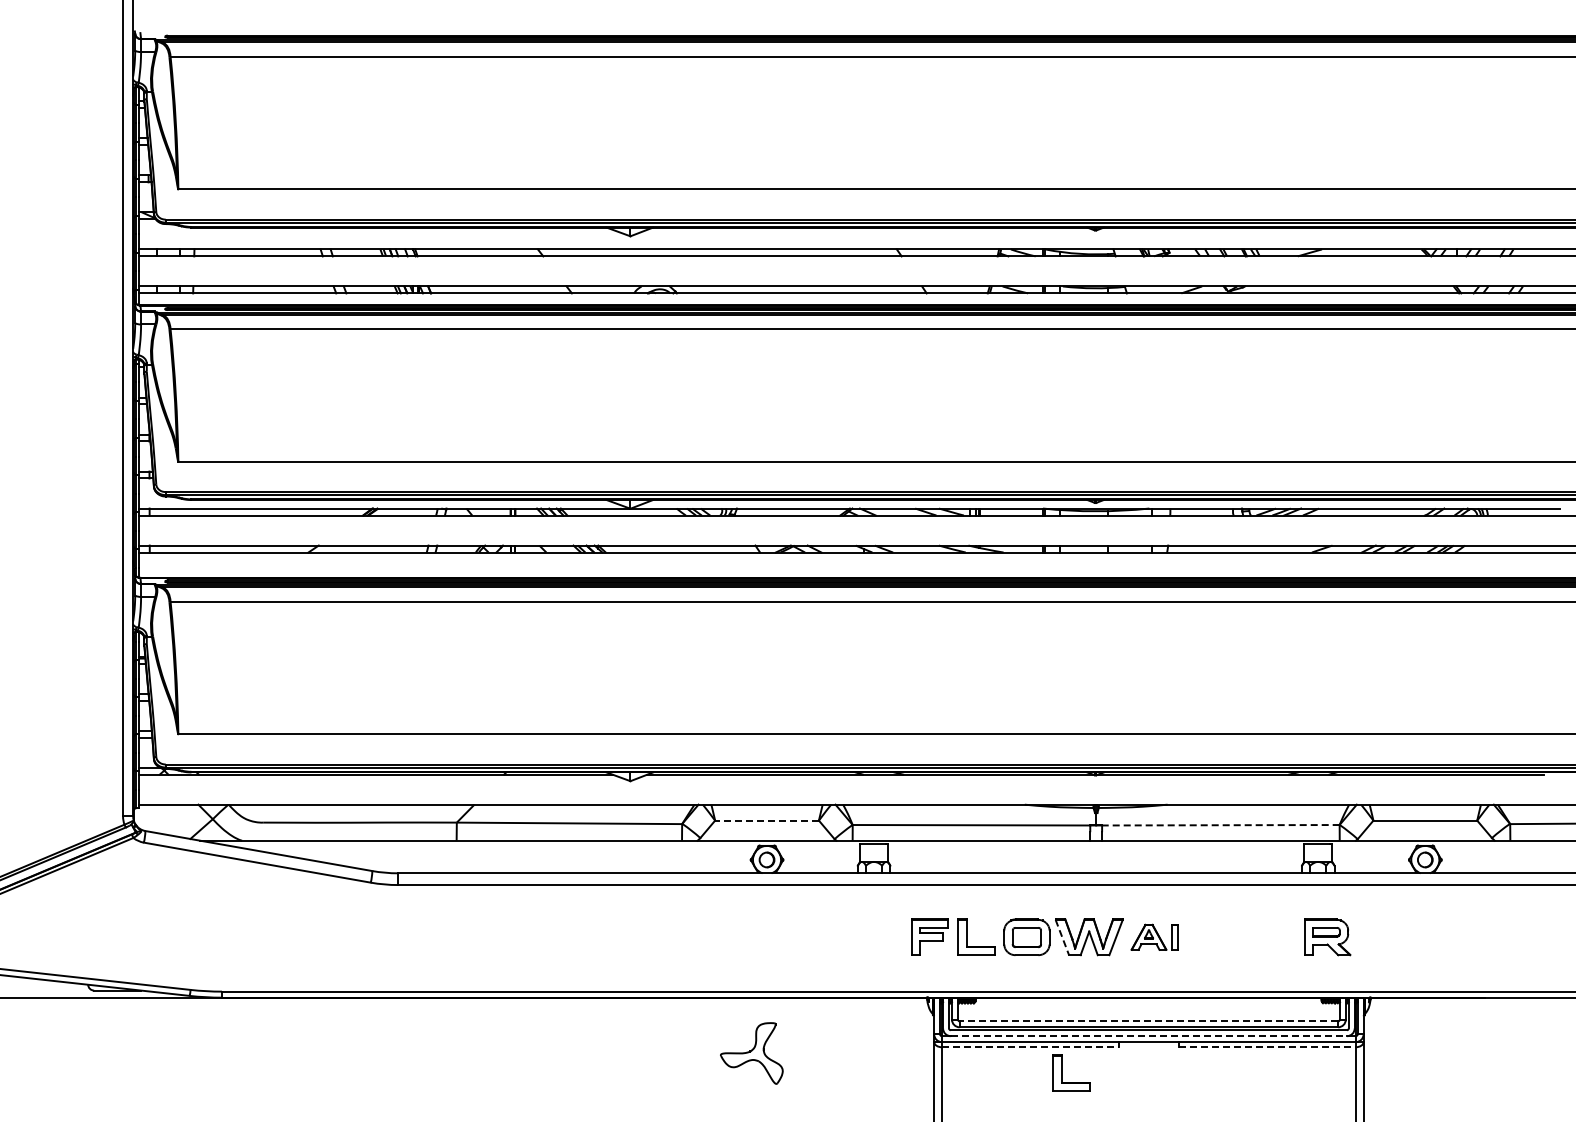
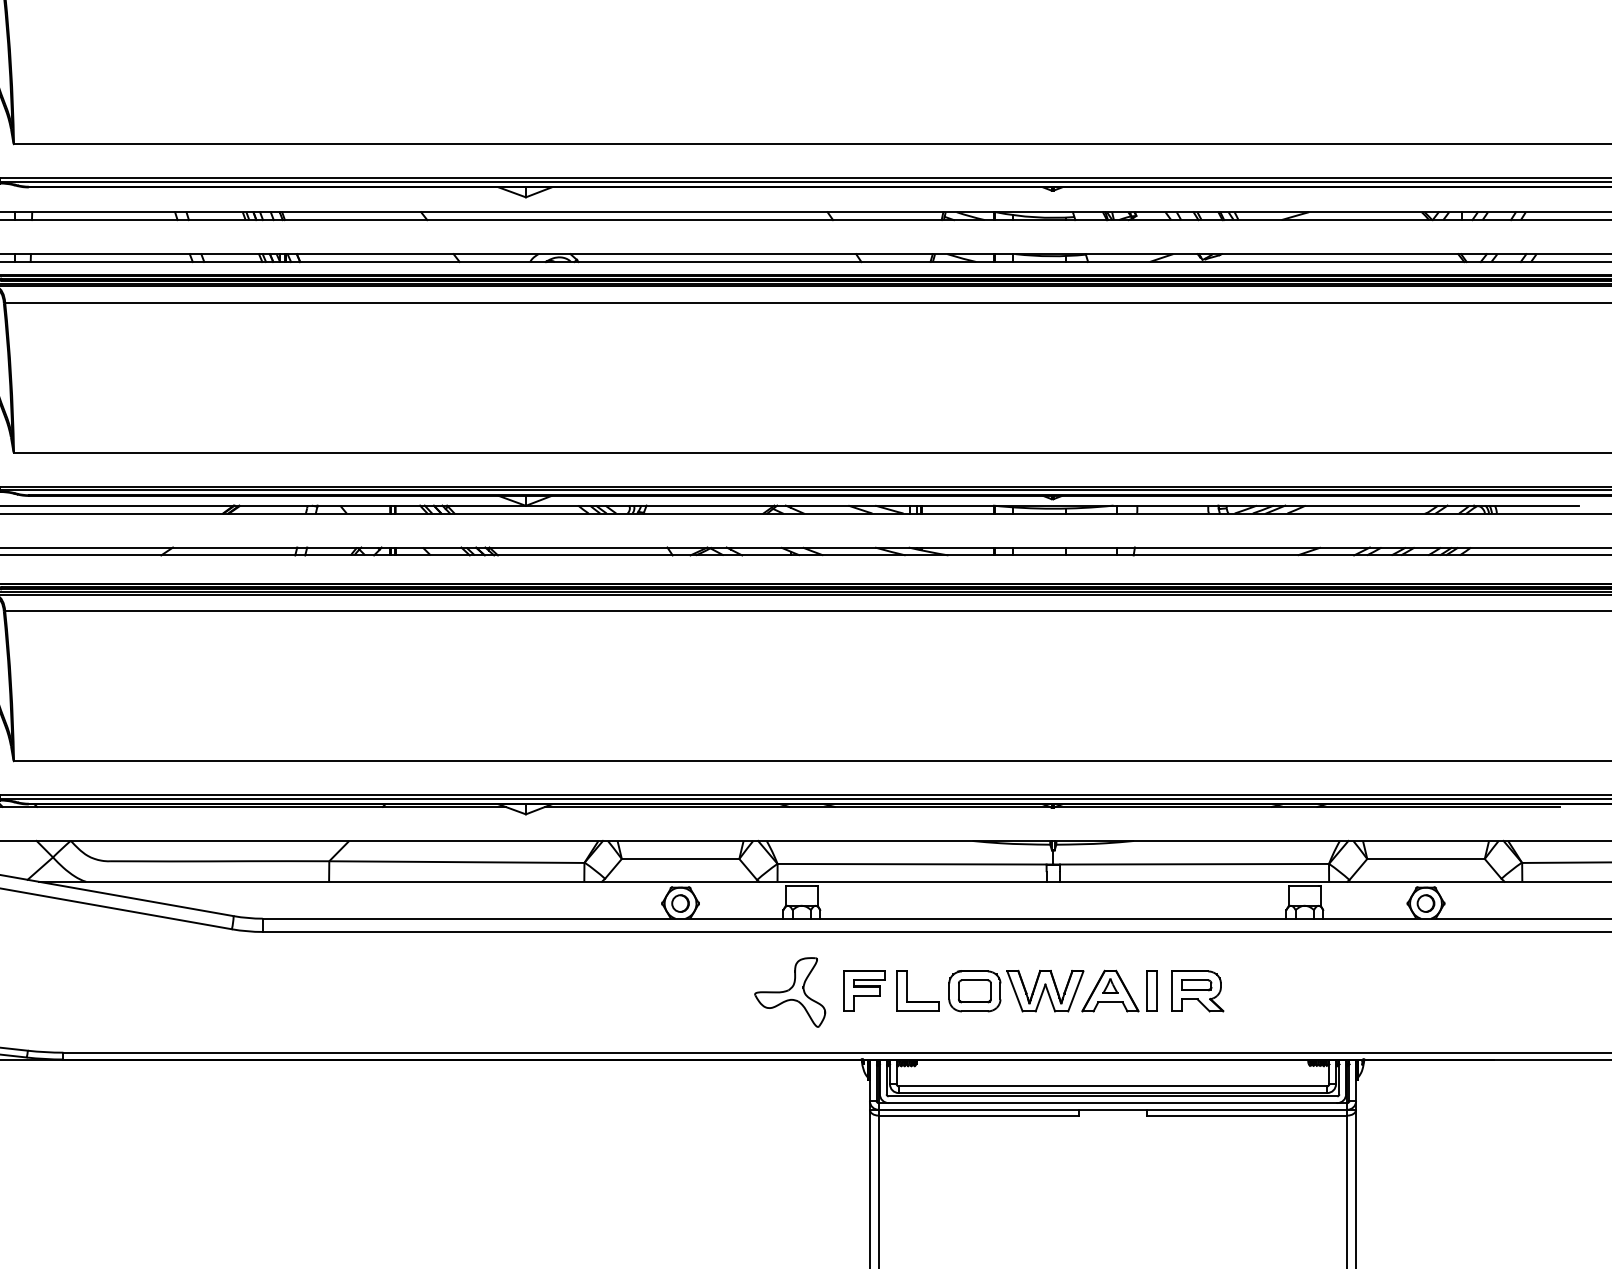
line: (767, 820) -> (681, 858), dashed -> solid
line: (1220, 825) -> (1194, 864), dashed -> solid
line: (1062, 937) -> (1015, 991), dashed -> solid
part: (1154, 937) -> (1119, 991), size x1.43
part: (1327, 937) -> (1197, 991), moved
line: (1148, 1021) -> (1112, 1086), dashed -> solid
line: (1149, 1036) -> (1113, 1103), dashed -> solid
line: (1030, 1047) -> (978, 1115), dashed -> solid
line: (1267, 1047) -> (1247, 1115), dashed -> solid
part: (751, 1053) -> (789, 992), moved
part: (1062, 1072) -> (1015, 1144), removed

